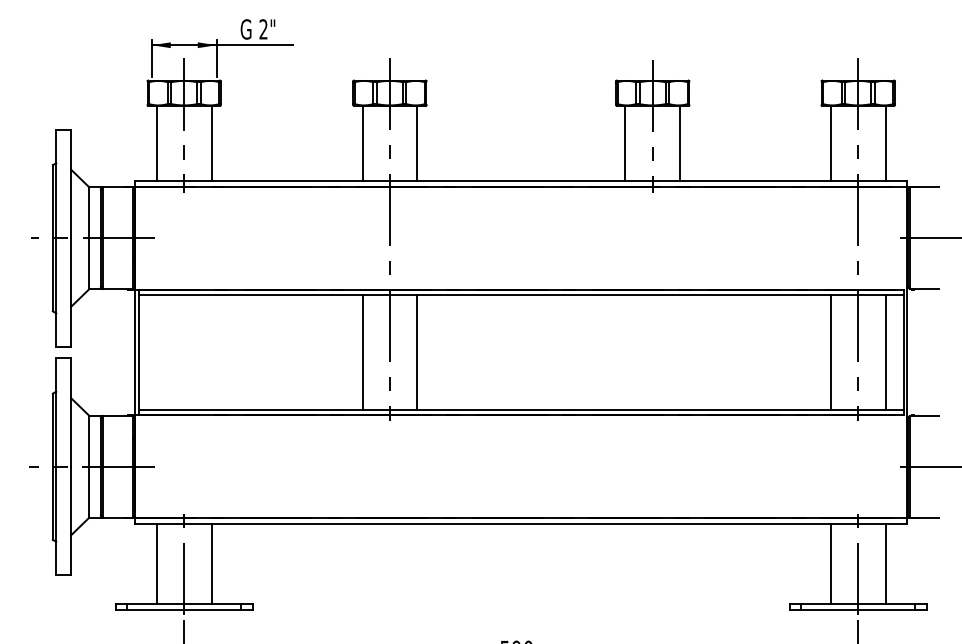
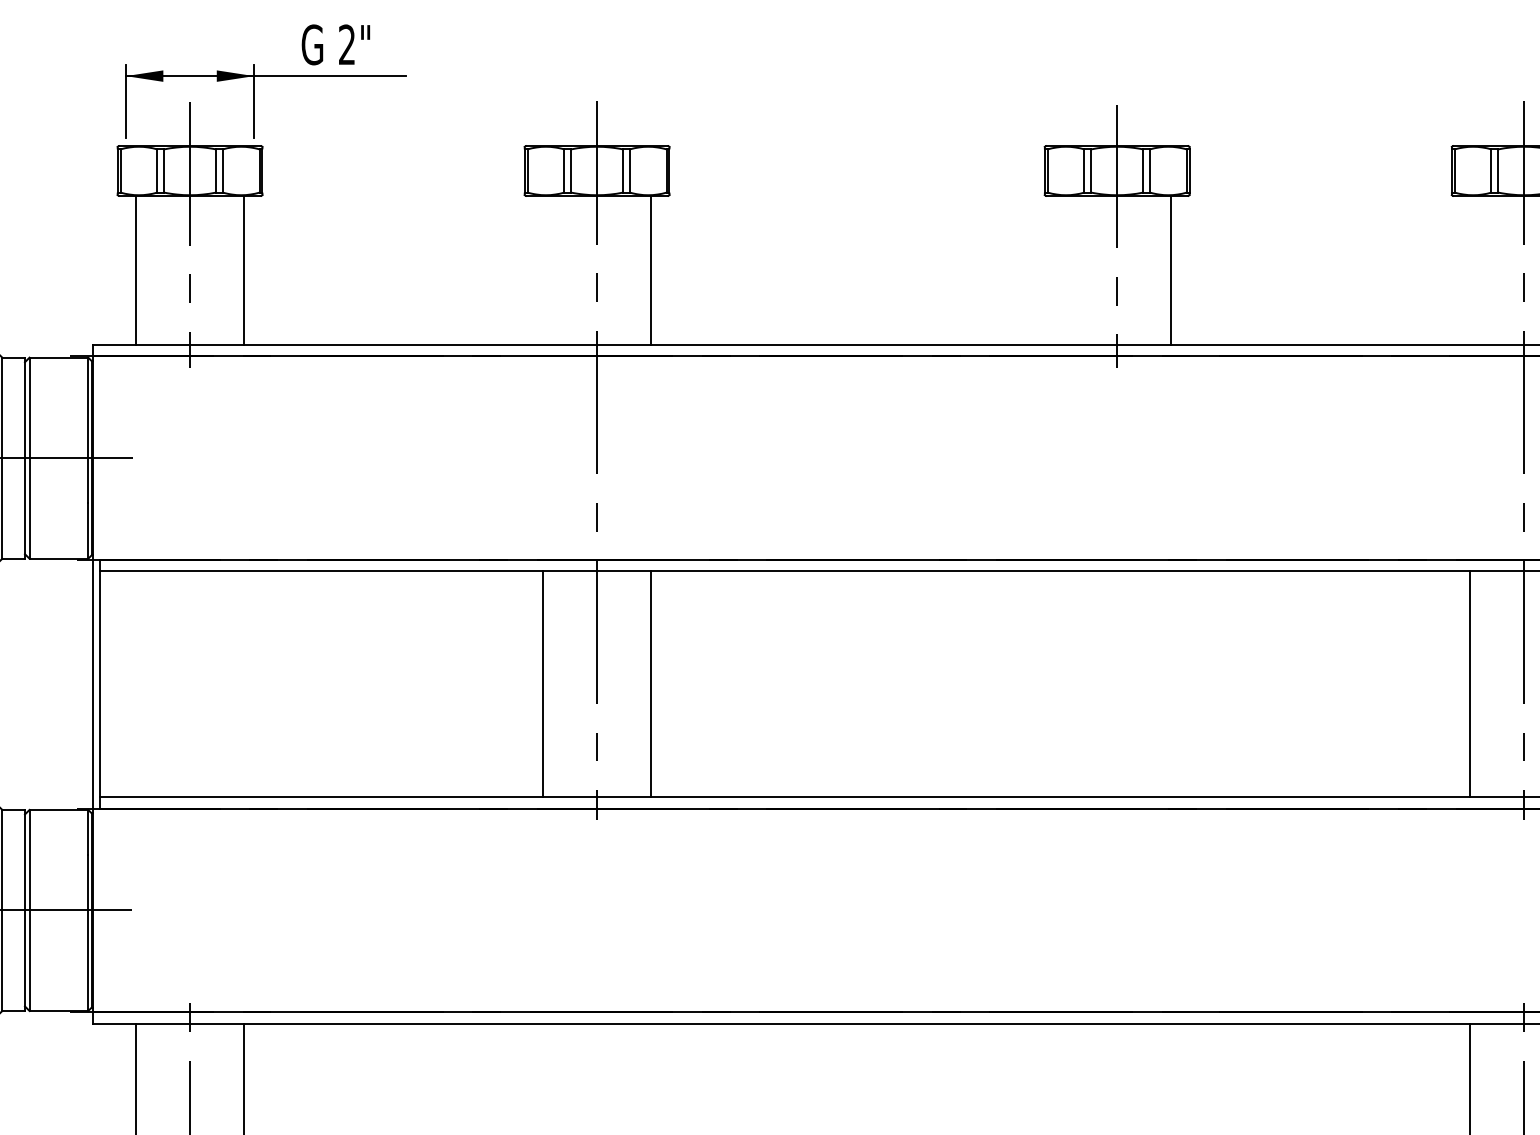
line: (362, 143) -> (542, 270), removed
line: (625, 143) -> (1063, 270), removed
line: (831, 143) -> (1471, 270), removed

